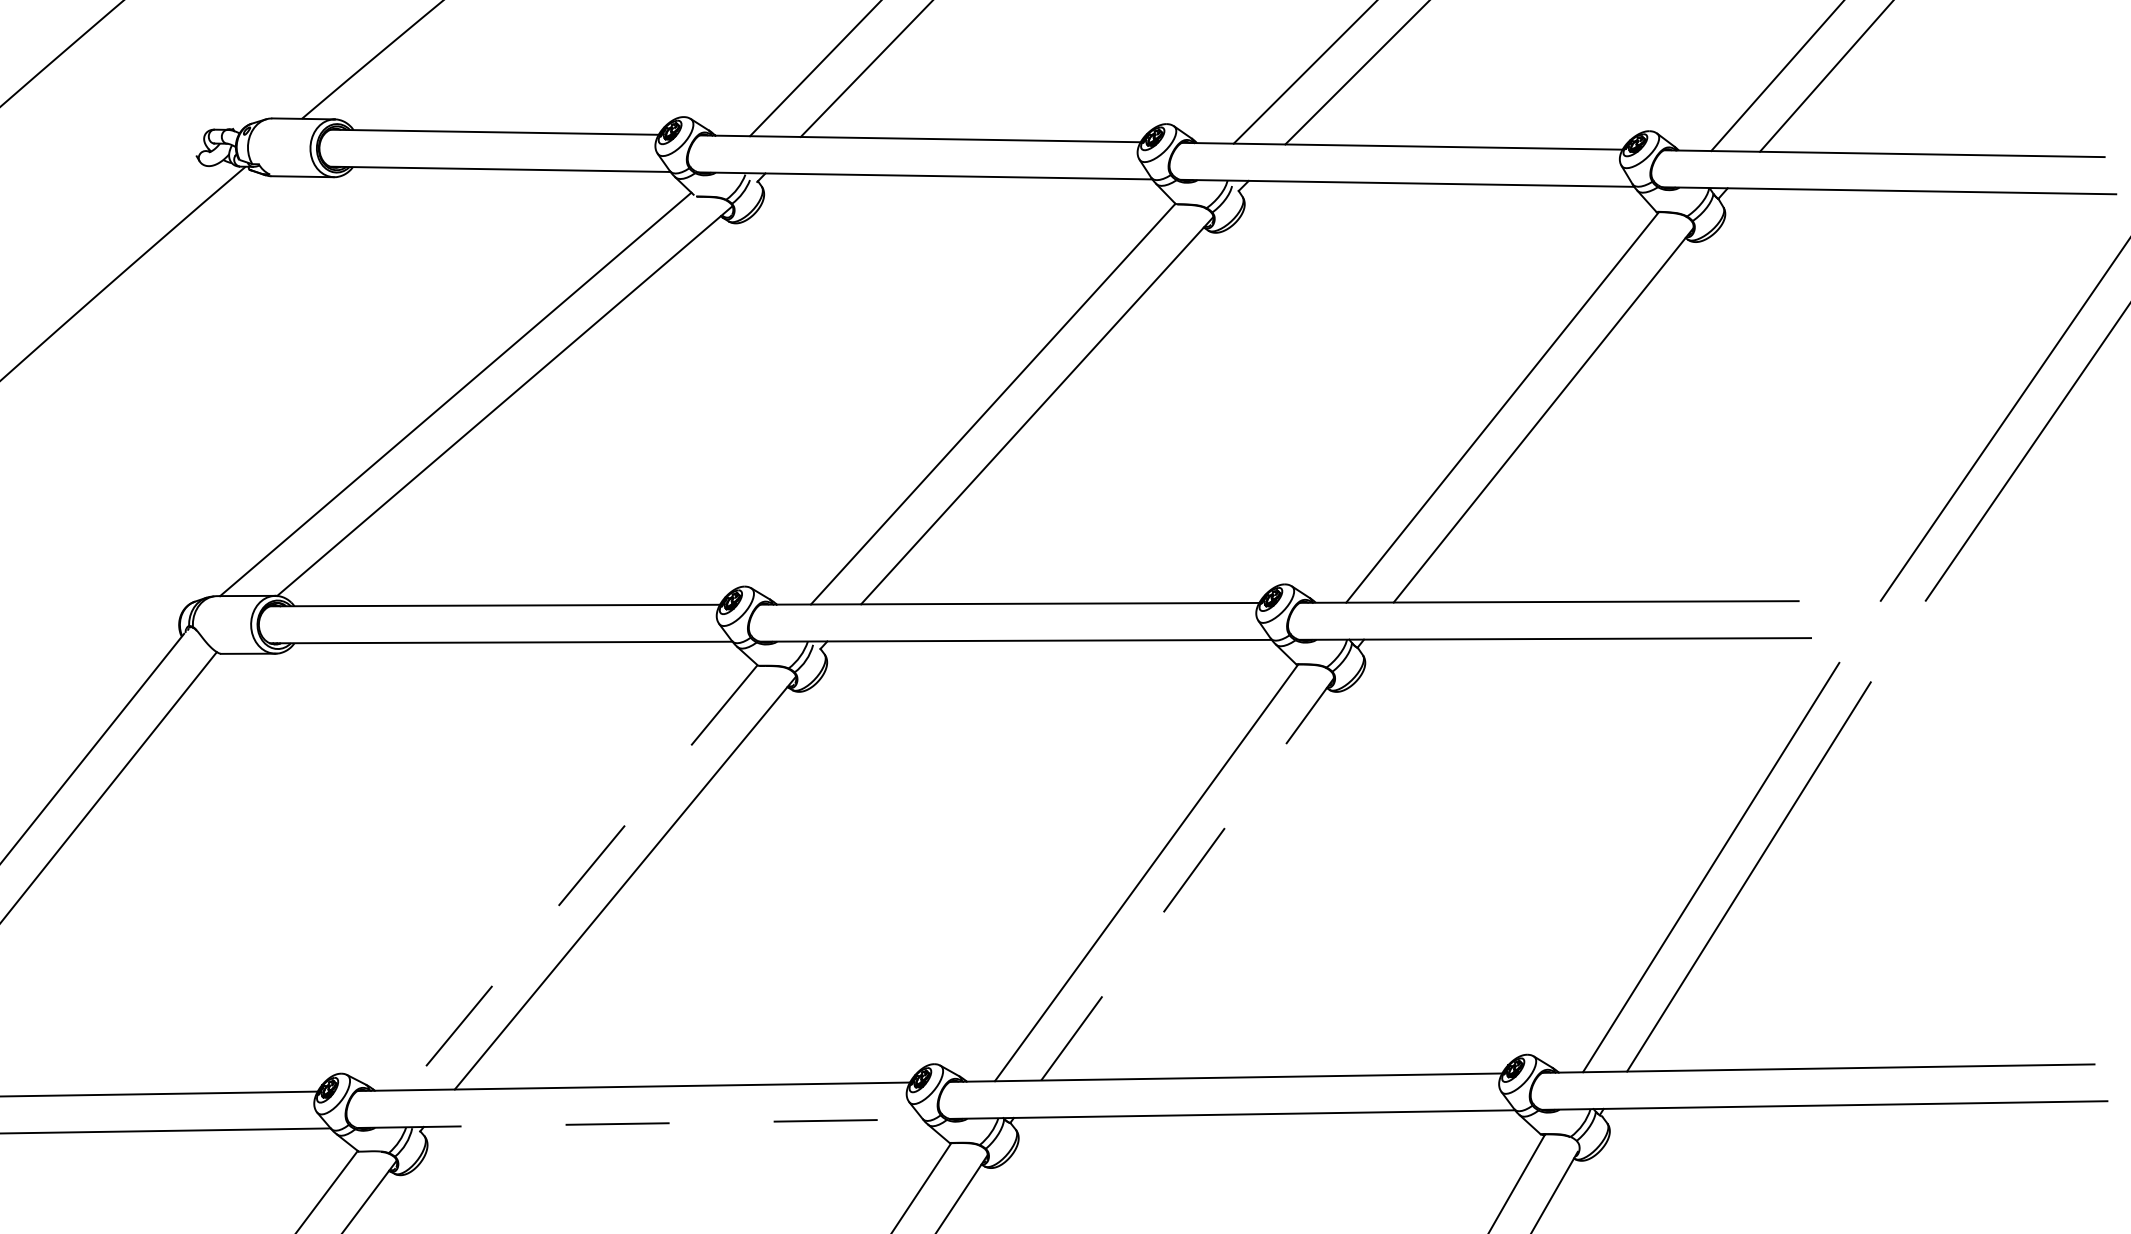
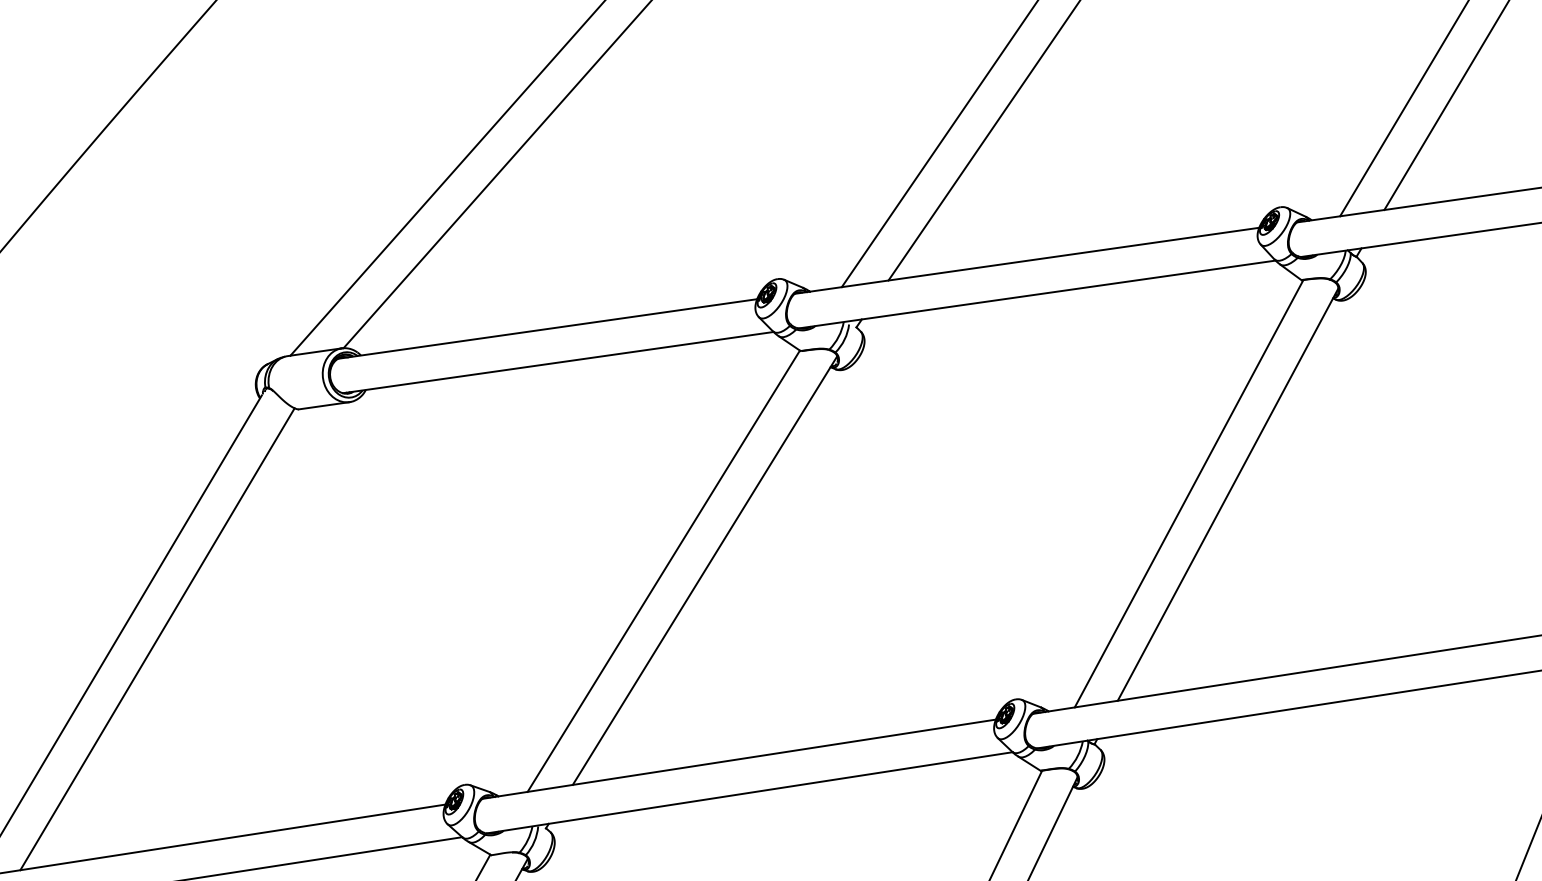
line: (581, 877) -> (663, 571), dashed -> solid
line: (1187, 879) -> (1228, 494), dashed -> solid
line: (640, 1123) -> (750, 792), dashed -> solid

